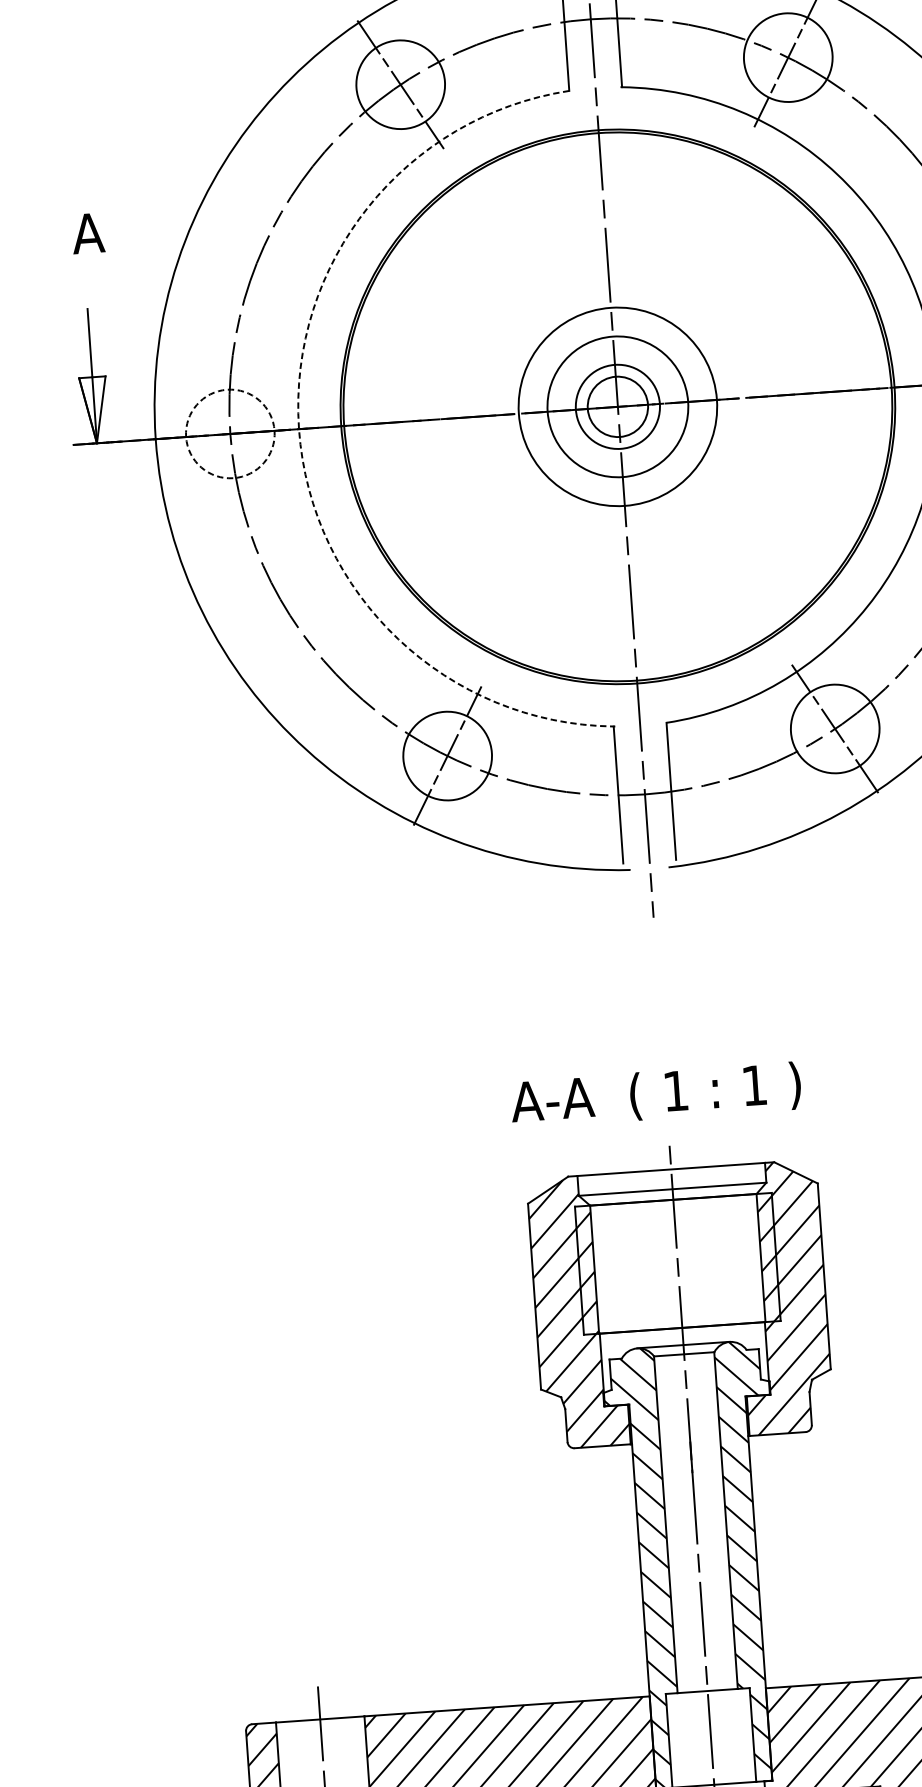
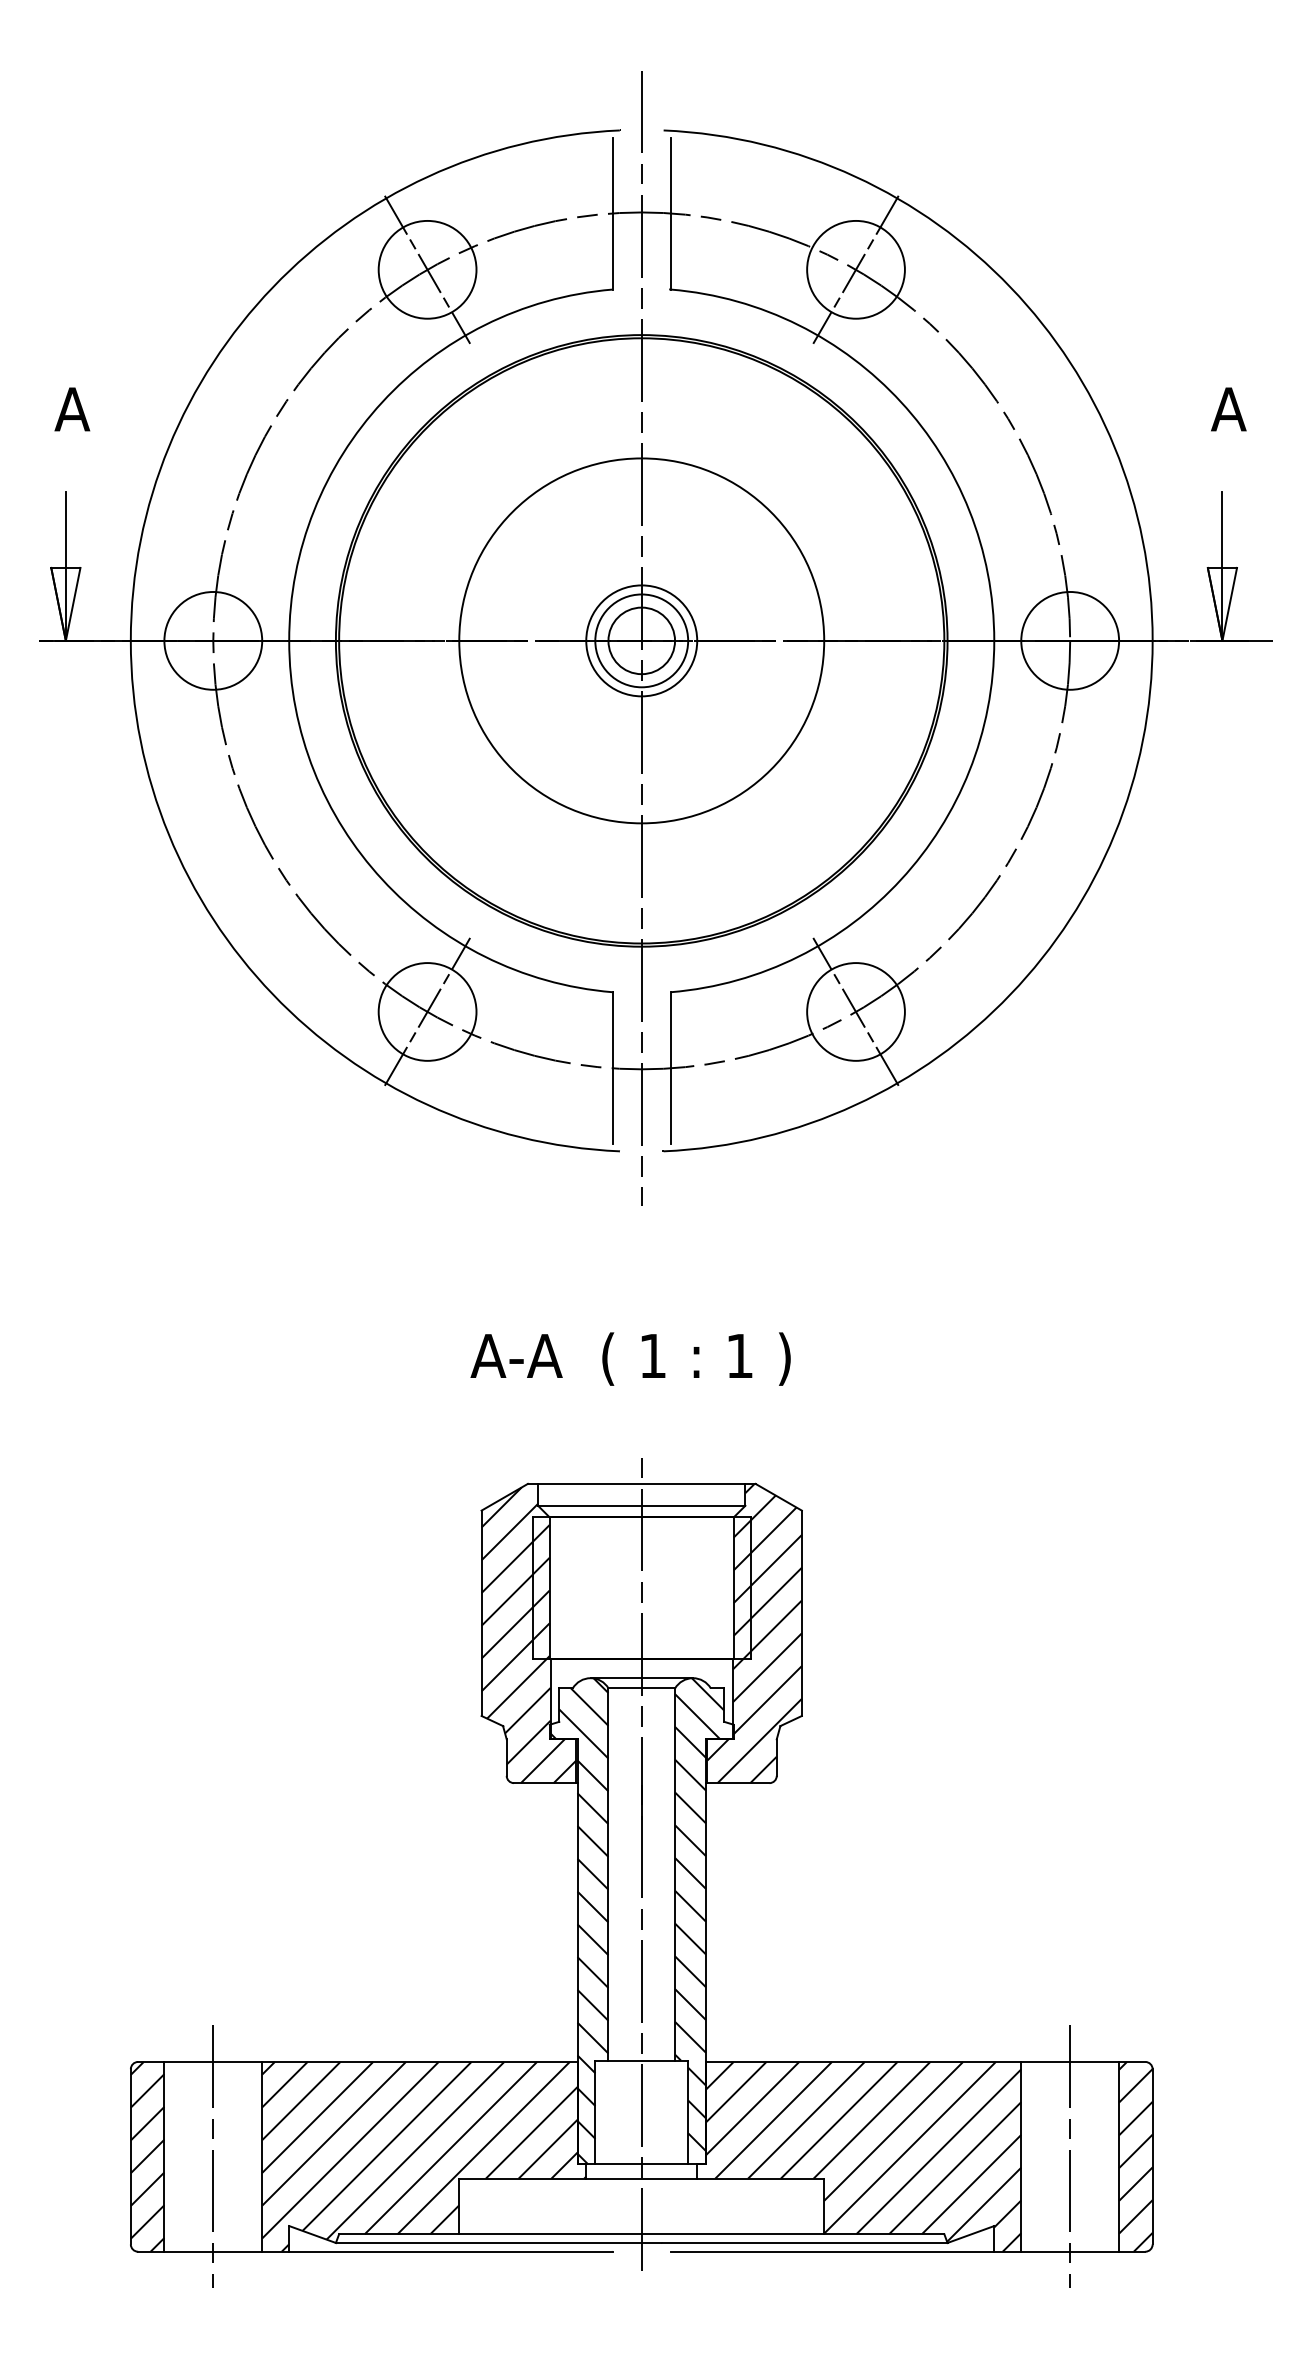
circle: (617, 406) -> (641, 640), size x0.71
circle: (617, 406) -> (641, 640), size x1.67
arc: (299, 428) -> (289, 640), dashed -> solid
circle: (230, 433) -> (213, 640), dashed -> solid
text: (655, 1094) -> (630, 1358), moved

